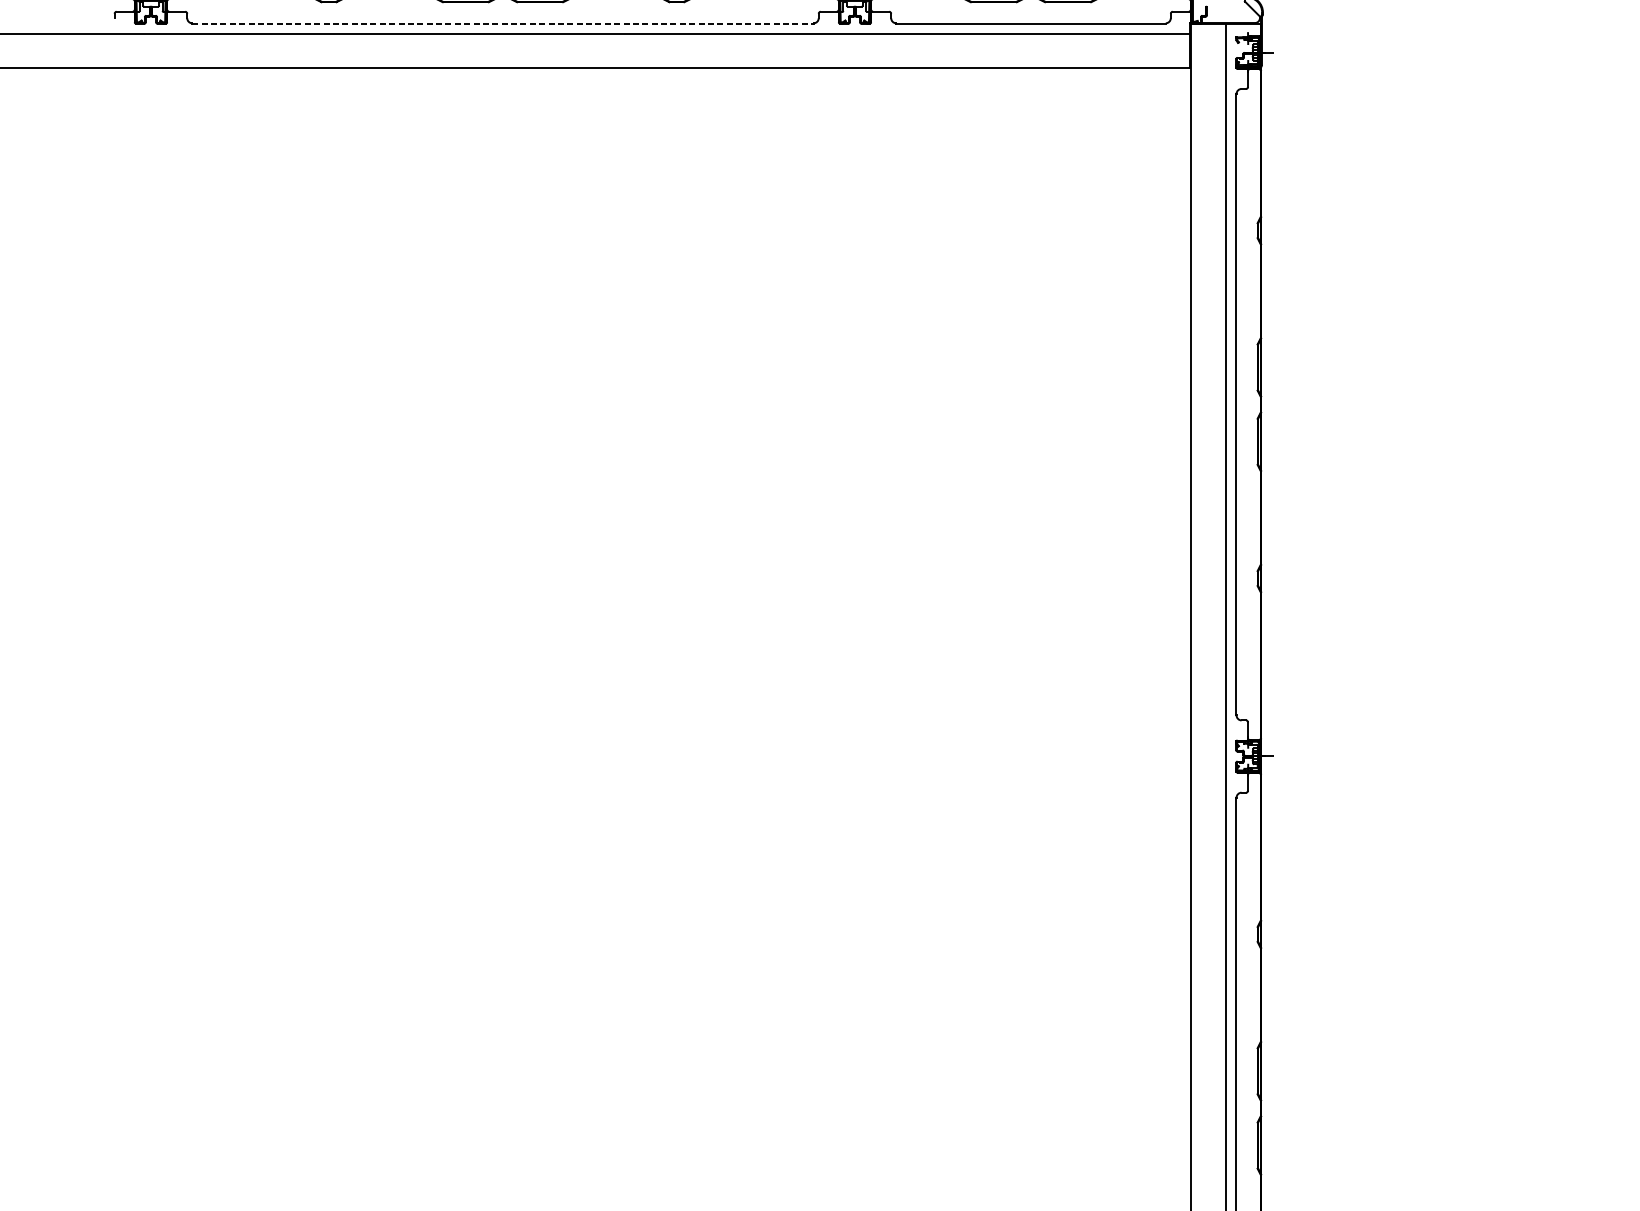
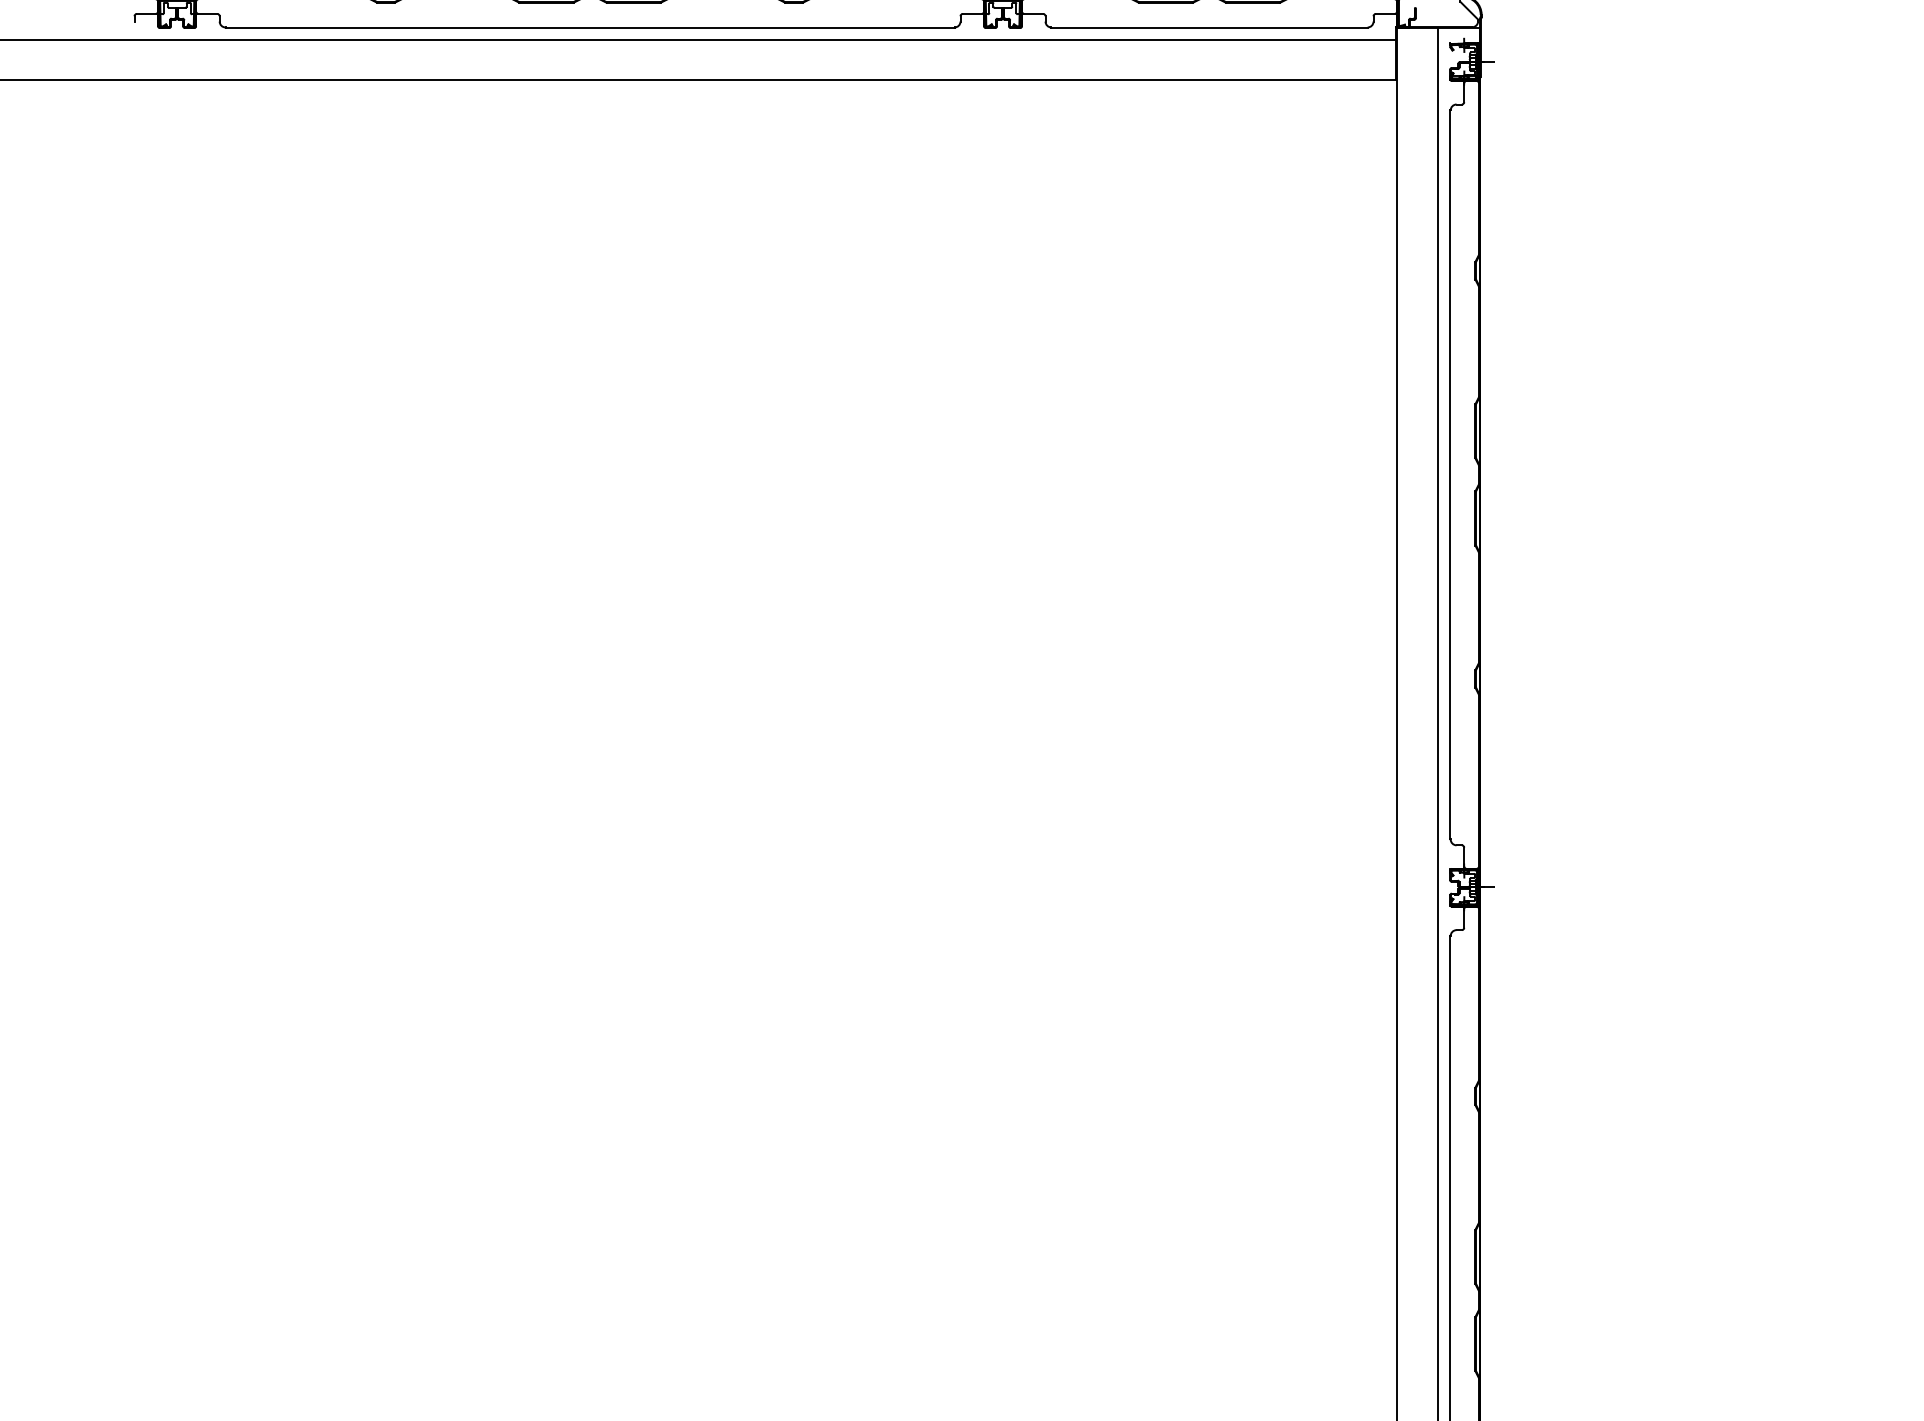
line: (503, 24) -> (590, 28), dashed -> solid

